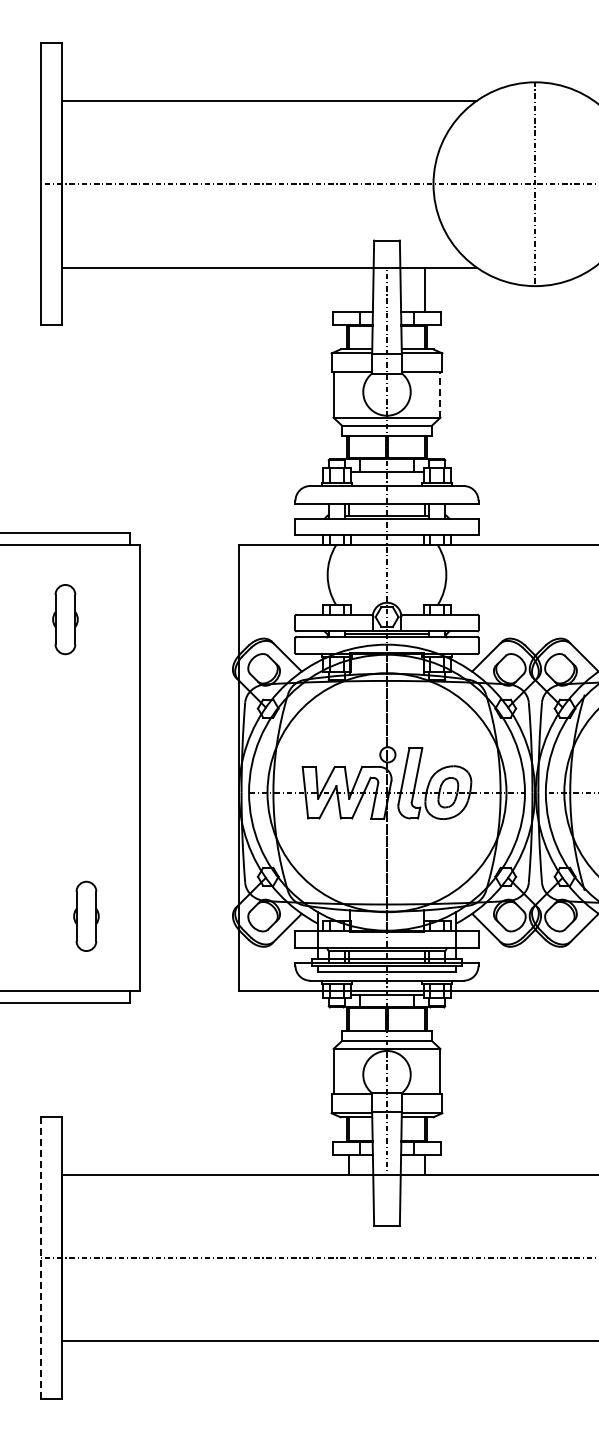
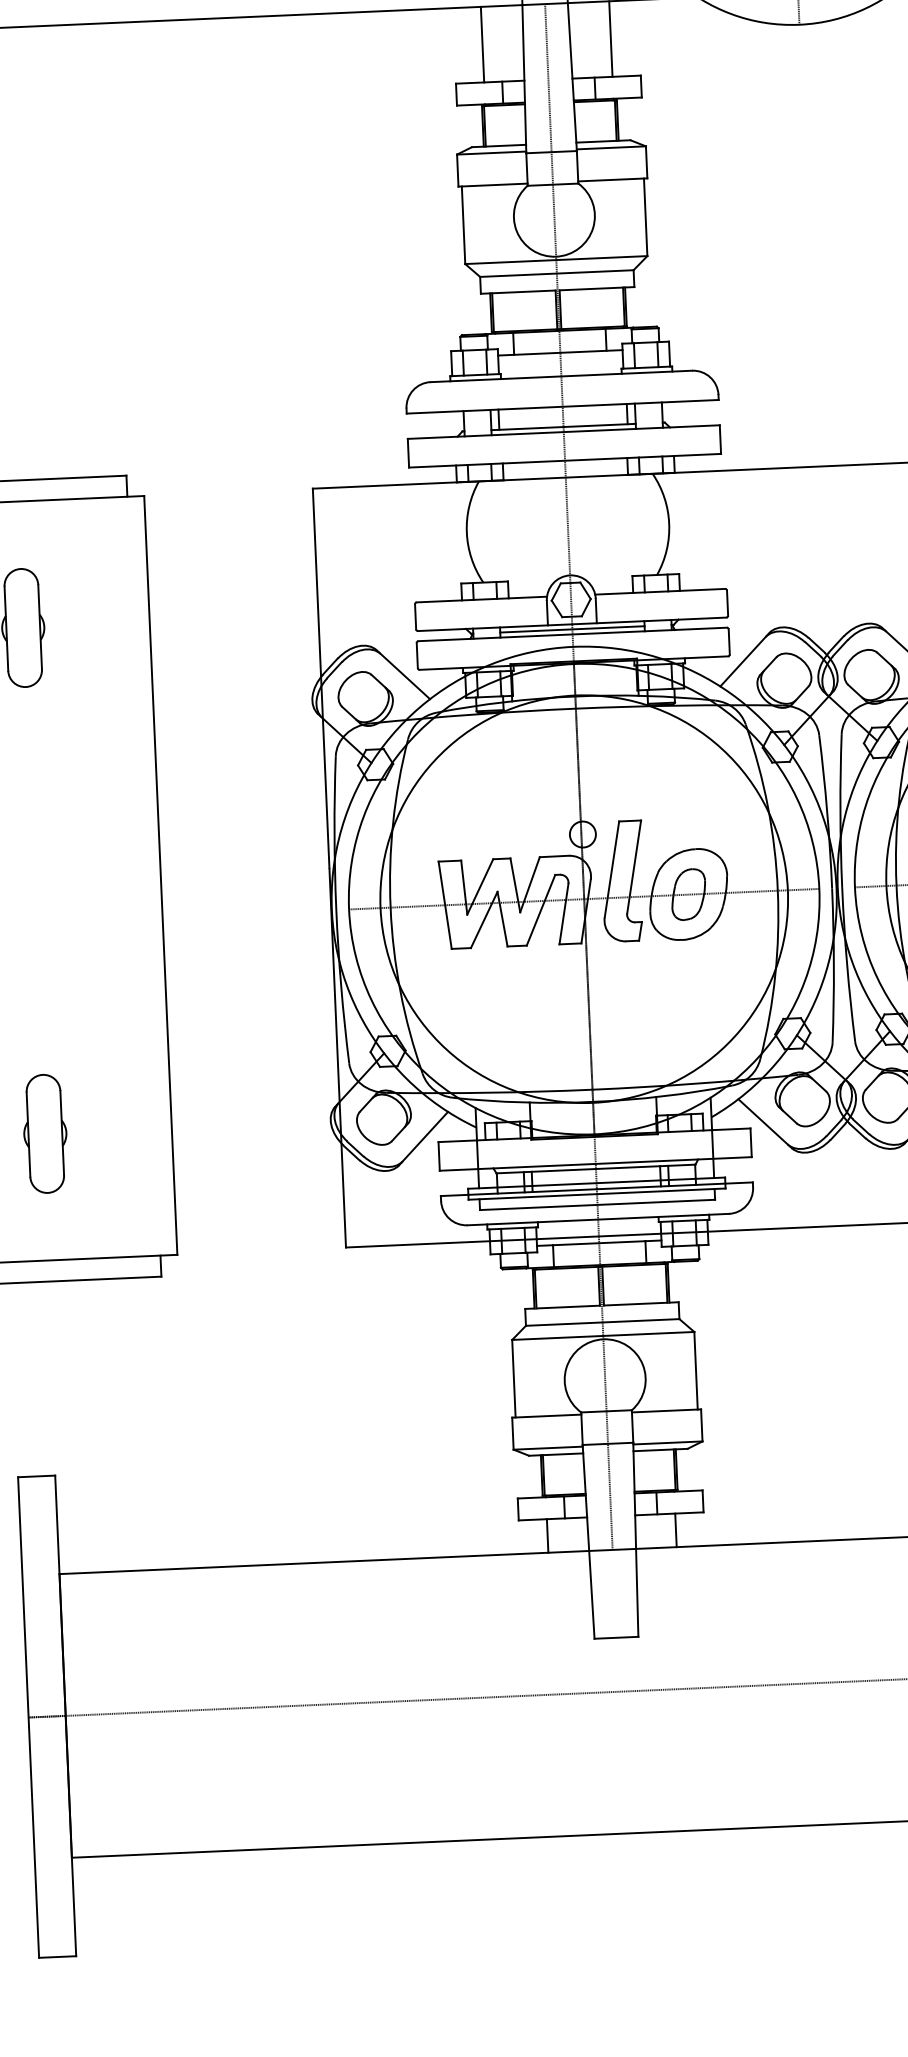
line: (349, 289) -> (482, 44), added
line: (440, 394) -> (645, 216), dashed -> solid
part: (86, 915) -> (45, 1132), moved
line: (40, 1257) -> (28, 1717), dashed -> solid

